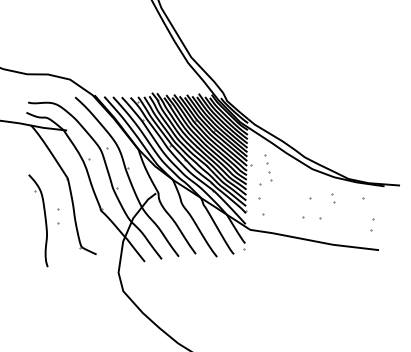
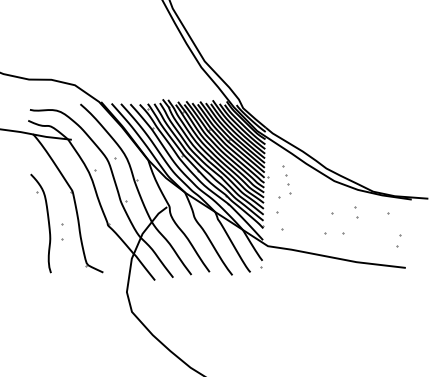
part: (44, 218) -> (47, 220), moved

